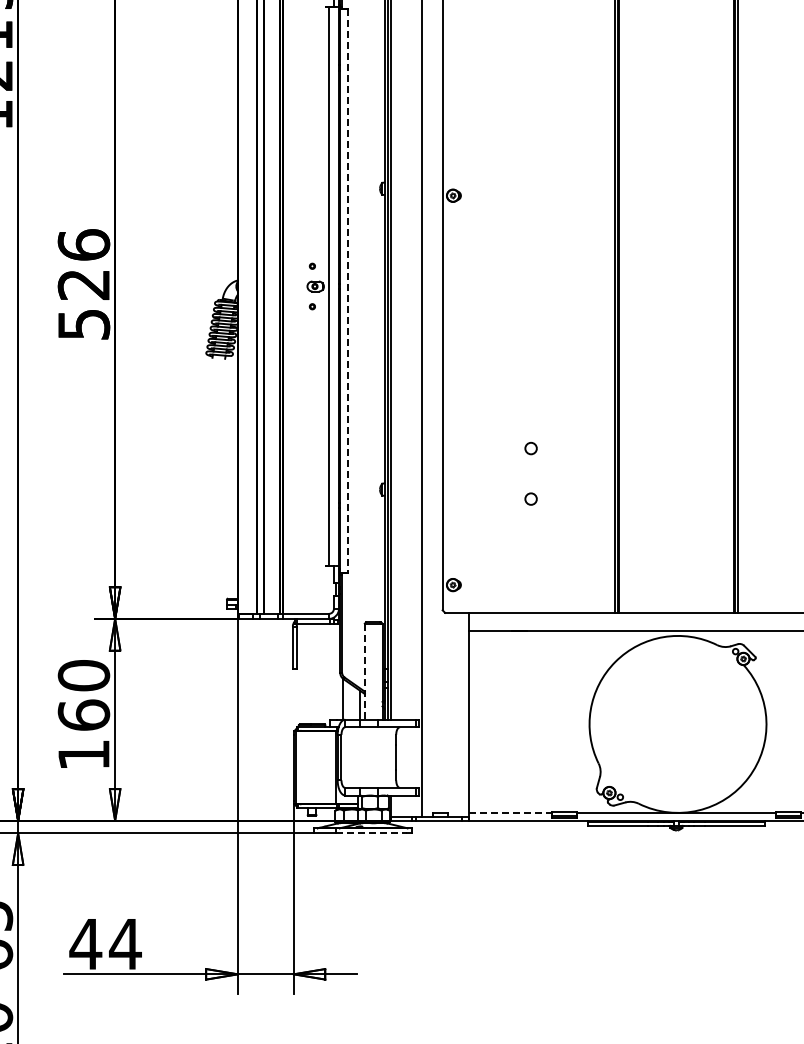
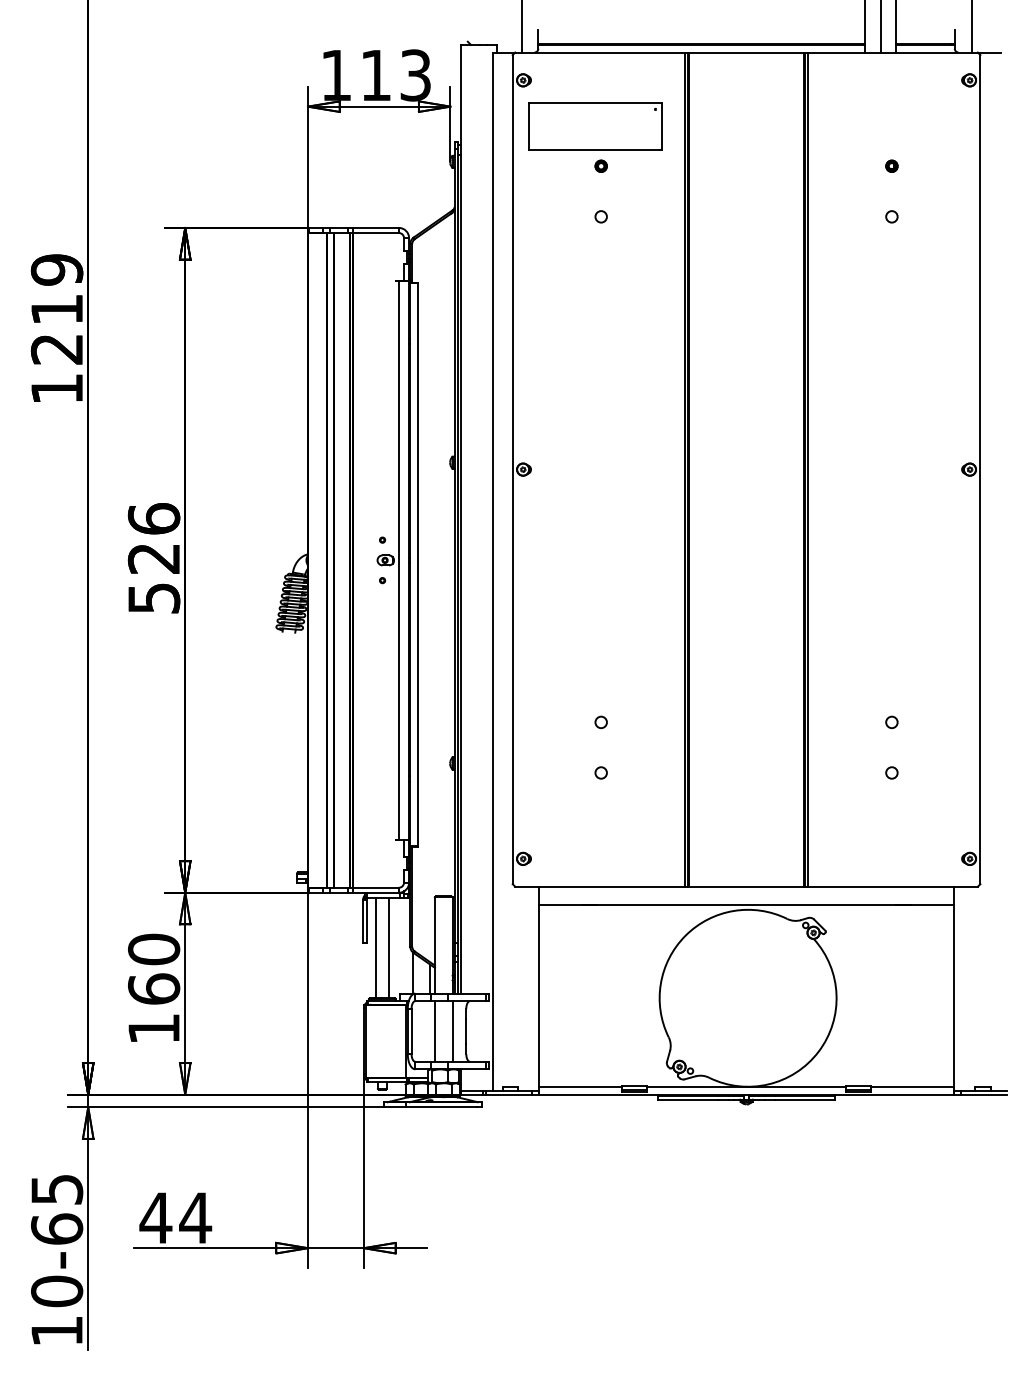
line: (347, 290) -> (417, 564), dashed -> solid
line: (364, 672) -> (434, 946), dashed -> solid
line: (305, 673) -> (375, 947), added
line: (318, 673) -> (388, 947), added
line: (364, 757) -> (434, 1031), added
line: (382, 757) -> (452, 1031), added
line: (511, 813) -> (581, 1087), dashed -> solid
line: (371, 833) -> (441, 1107), dashed -> solid

